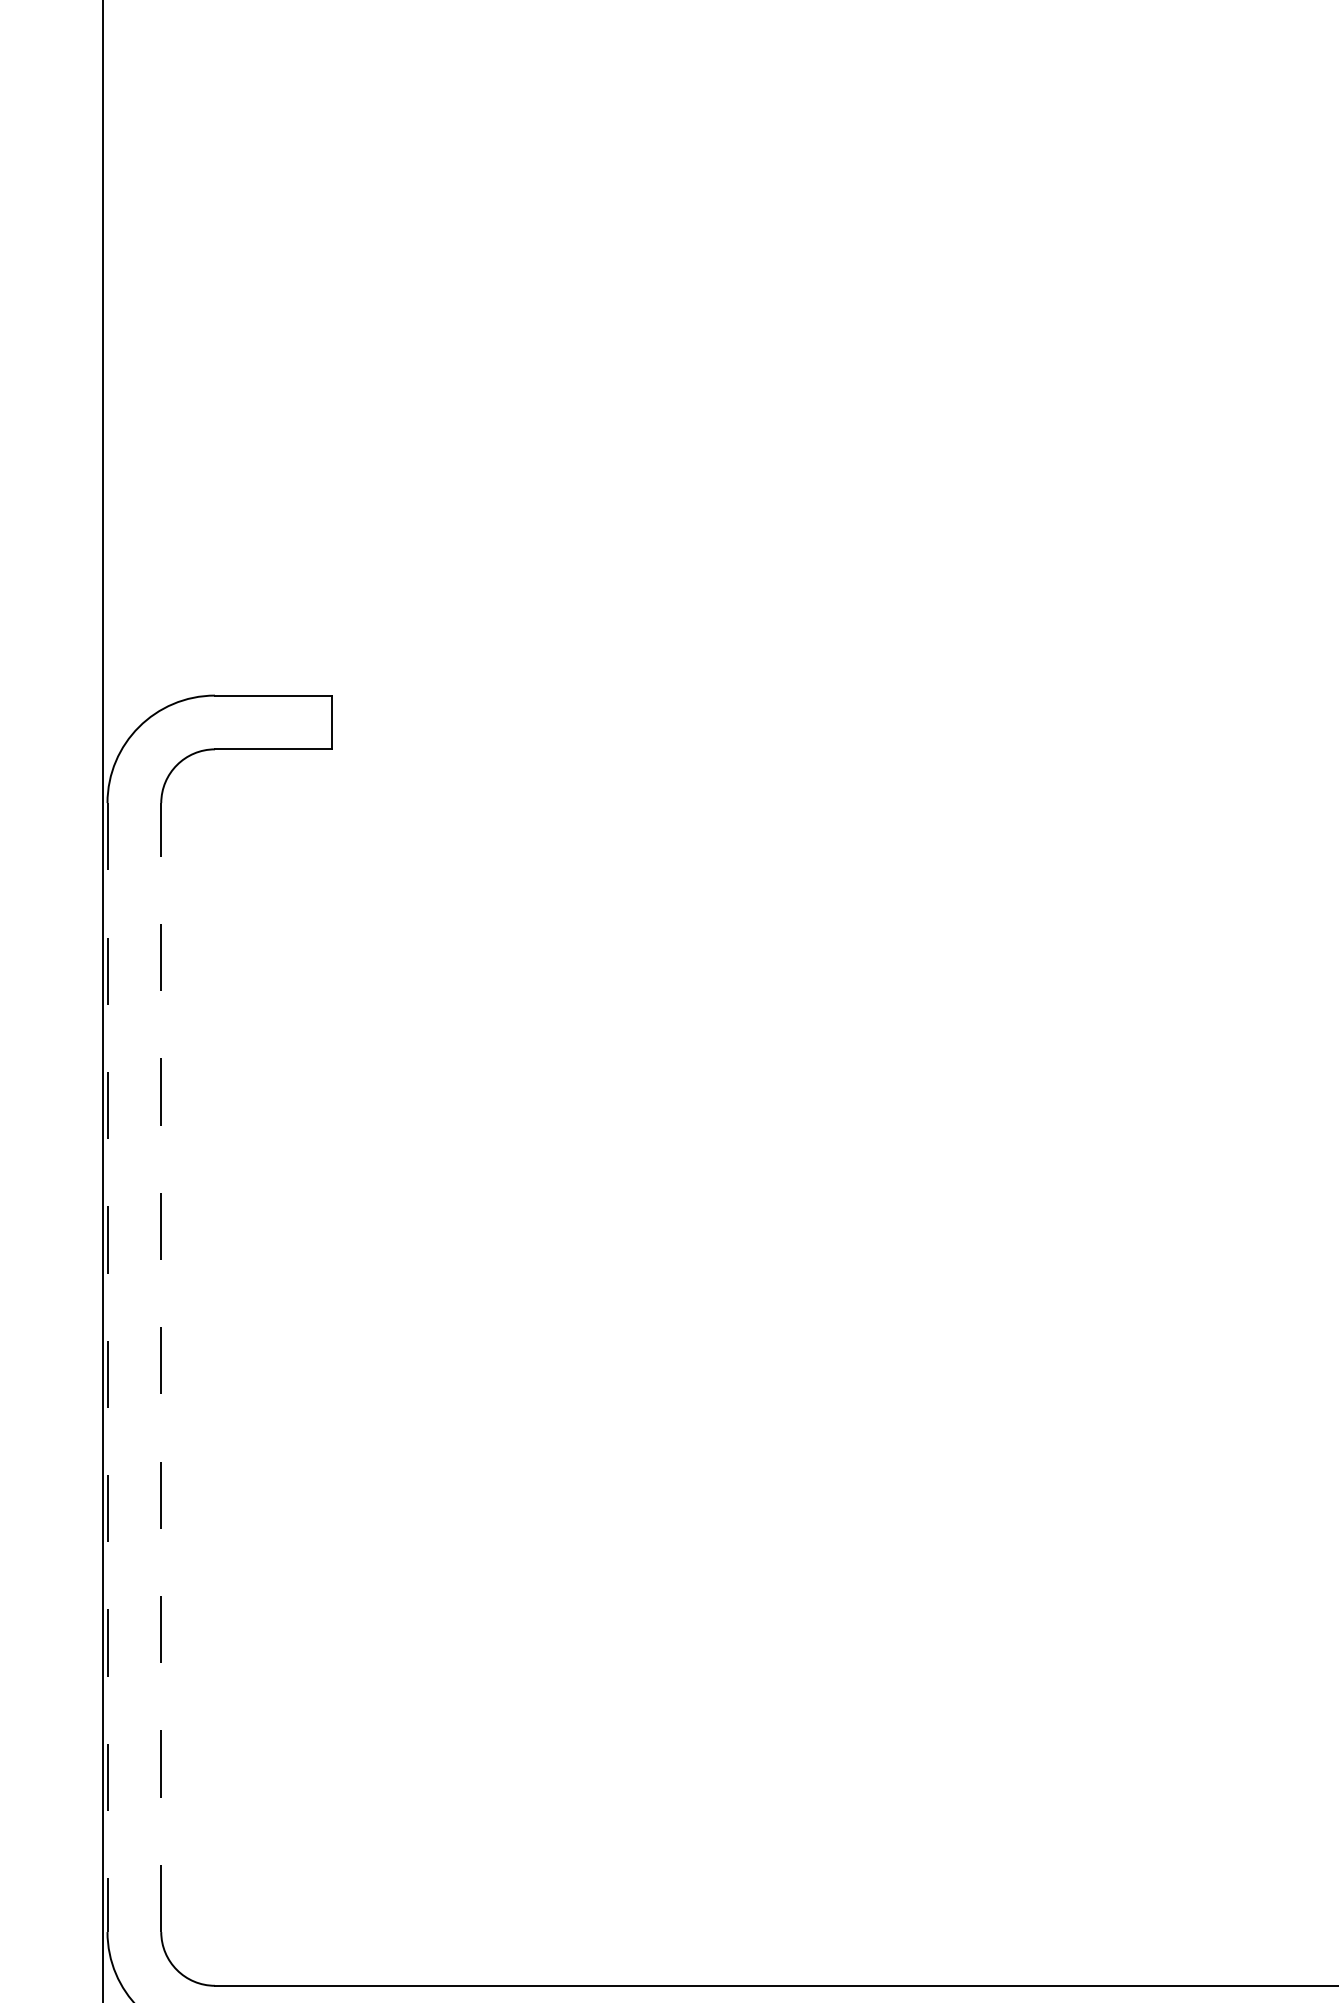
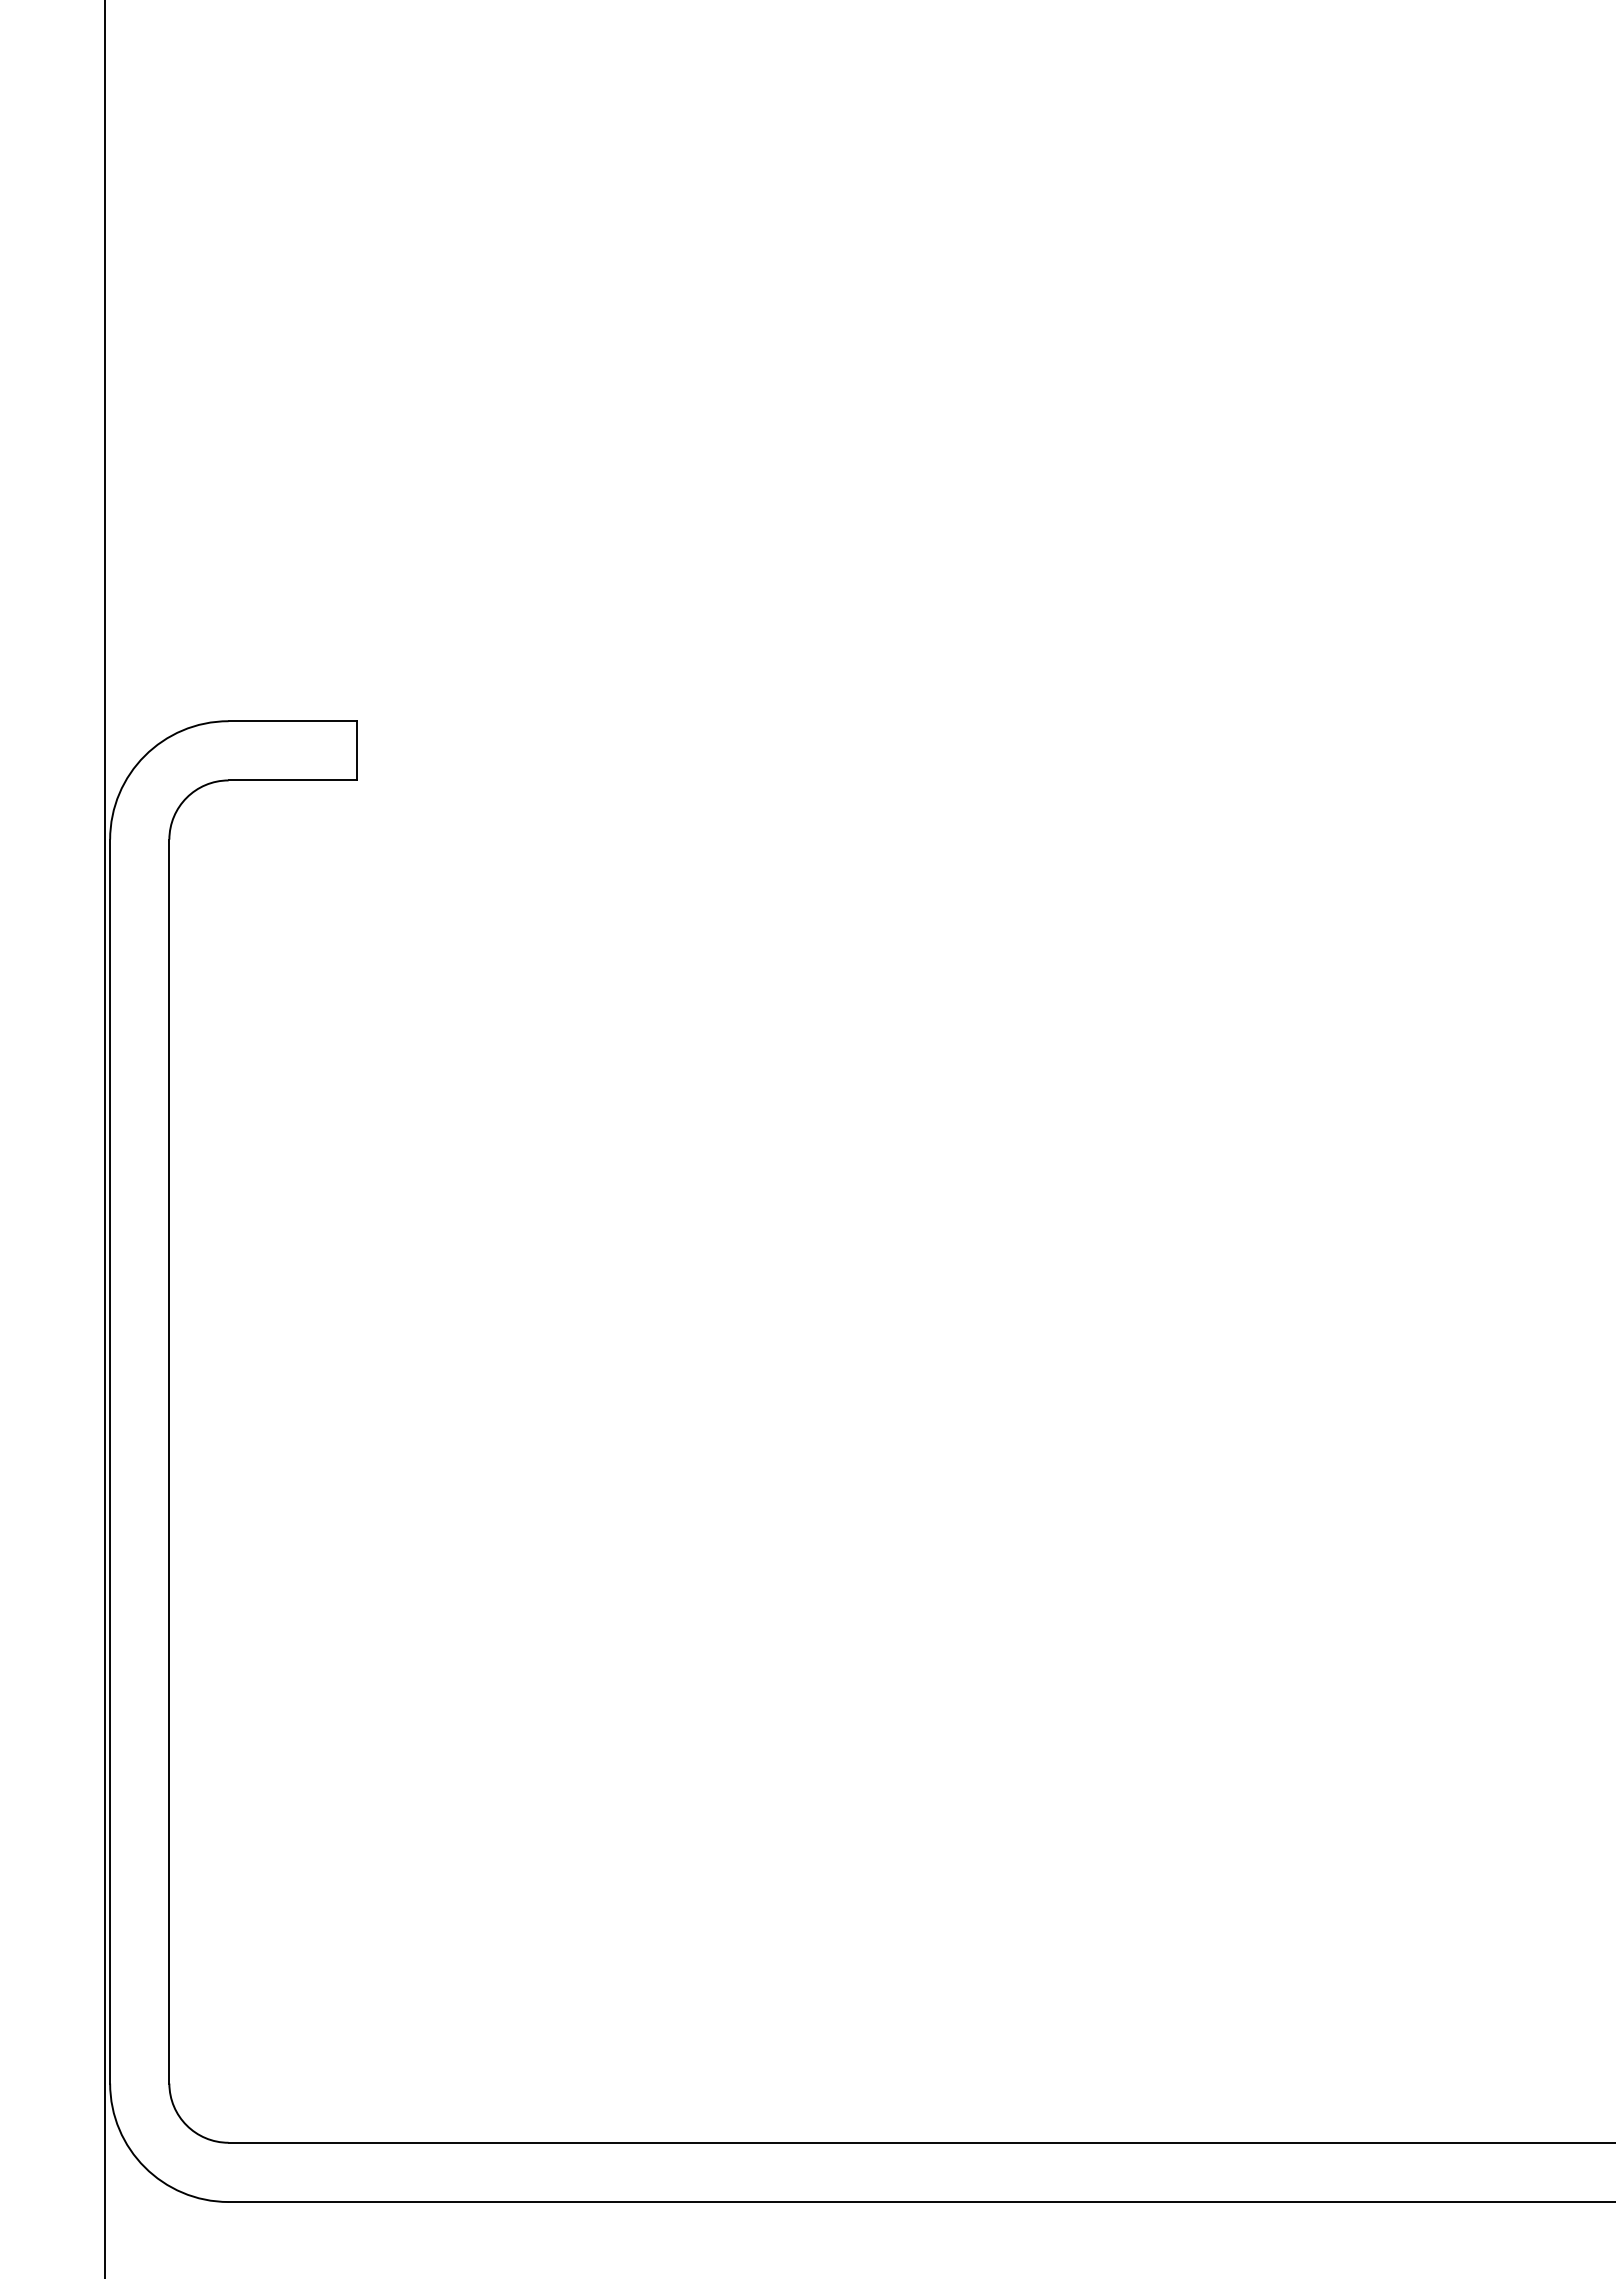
line: (107, 1367) -> (110, 1461), dashed -> solid
line: (161, 1367) -> (169, 1461), dashed -> solid

